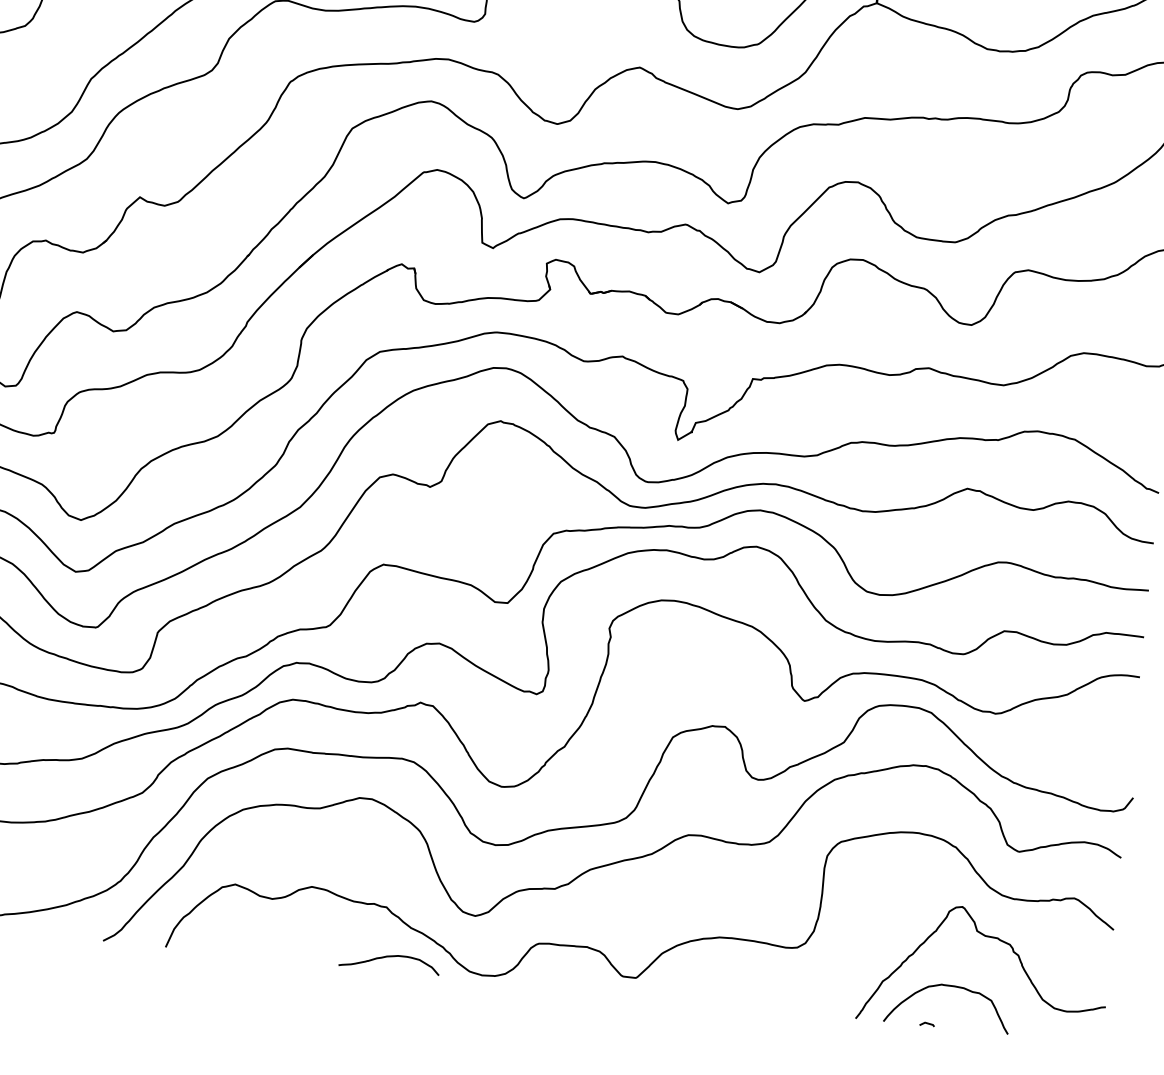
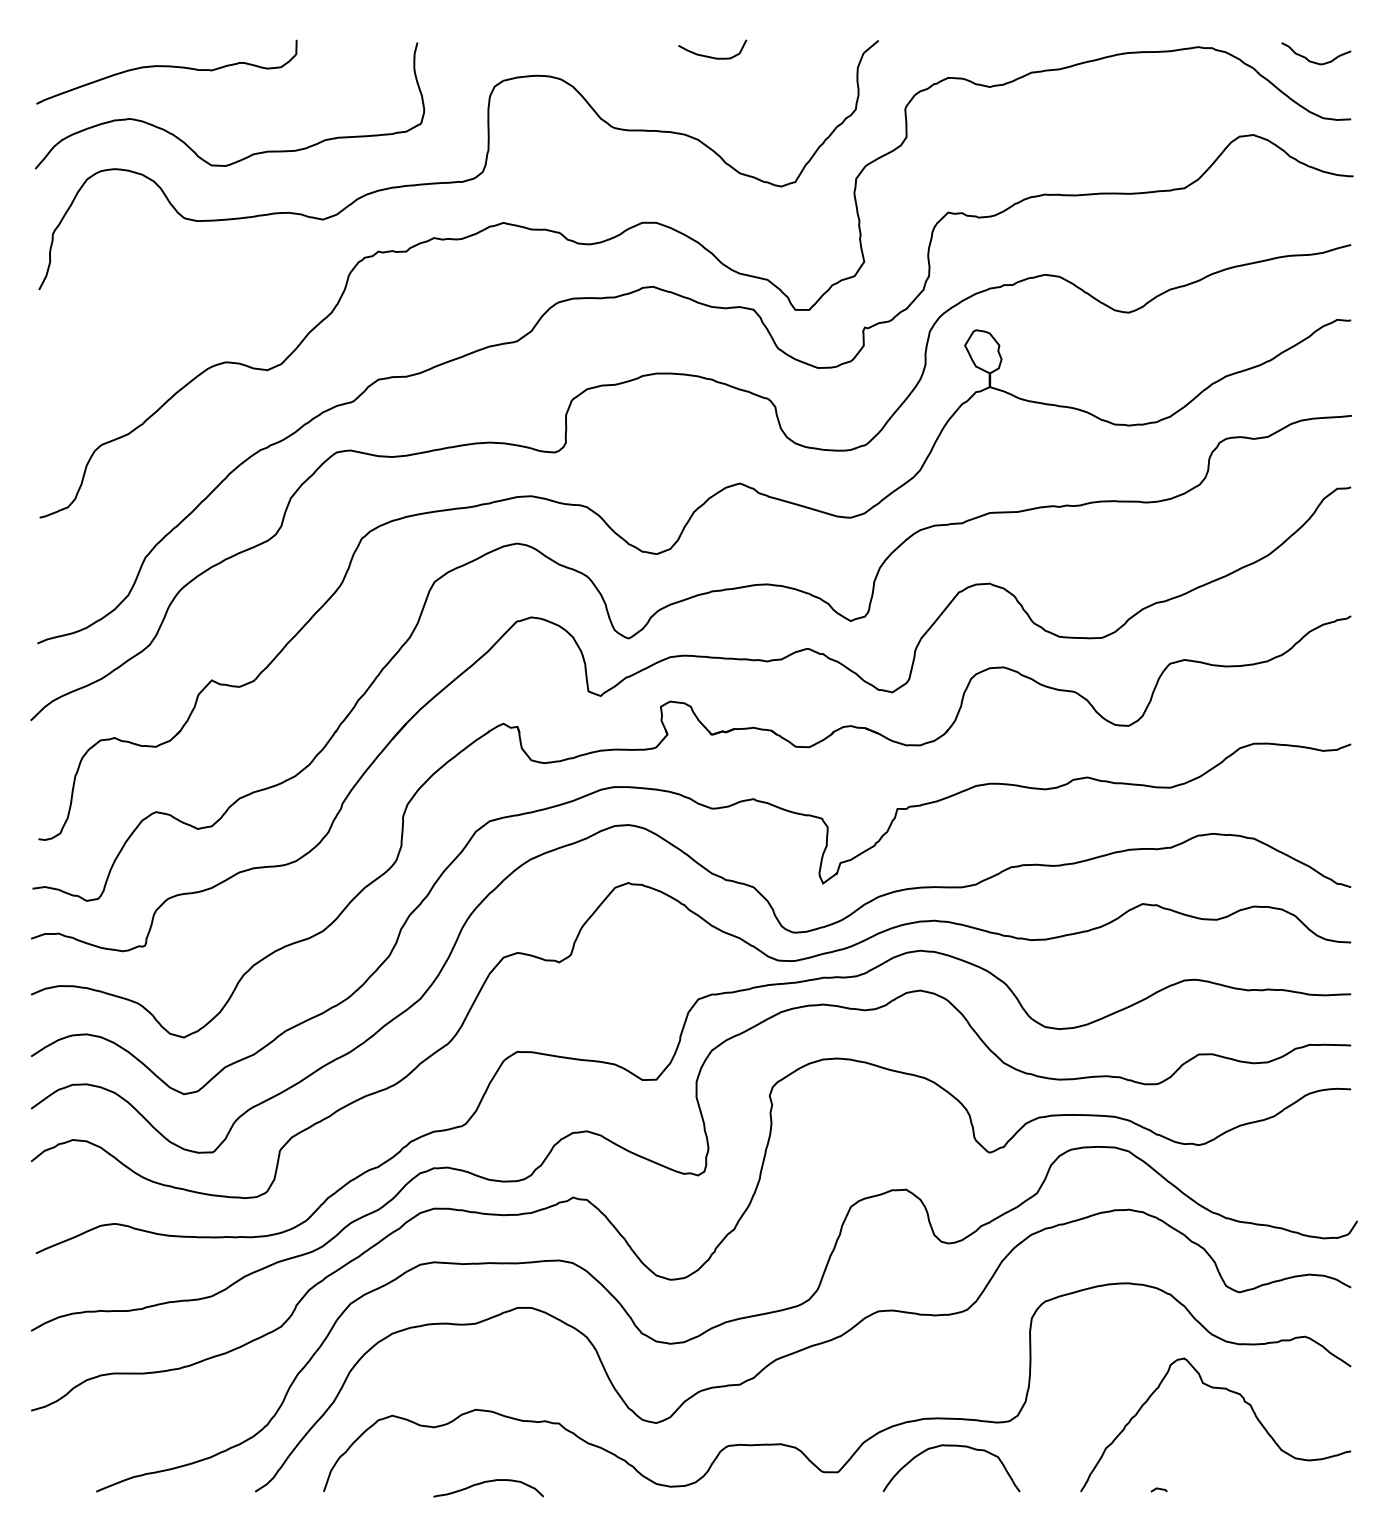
curve: (390, 957) -> (488, 1482), moved
curve: (949, 986) -> (951, 1446), moved

